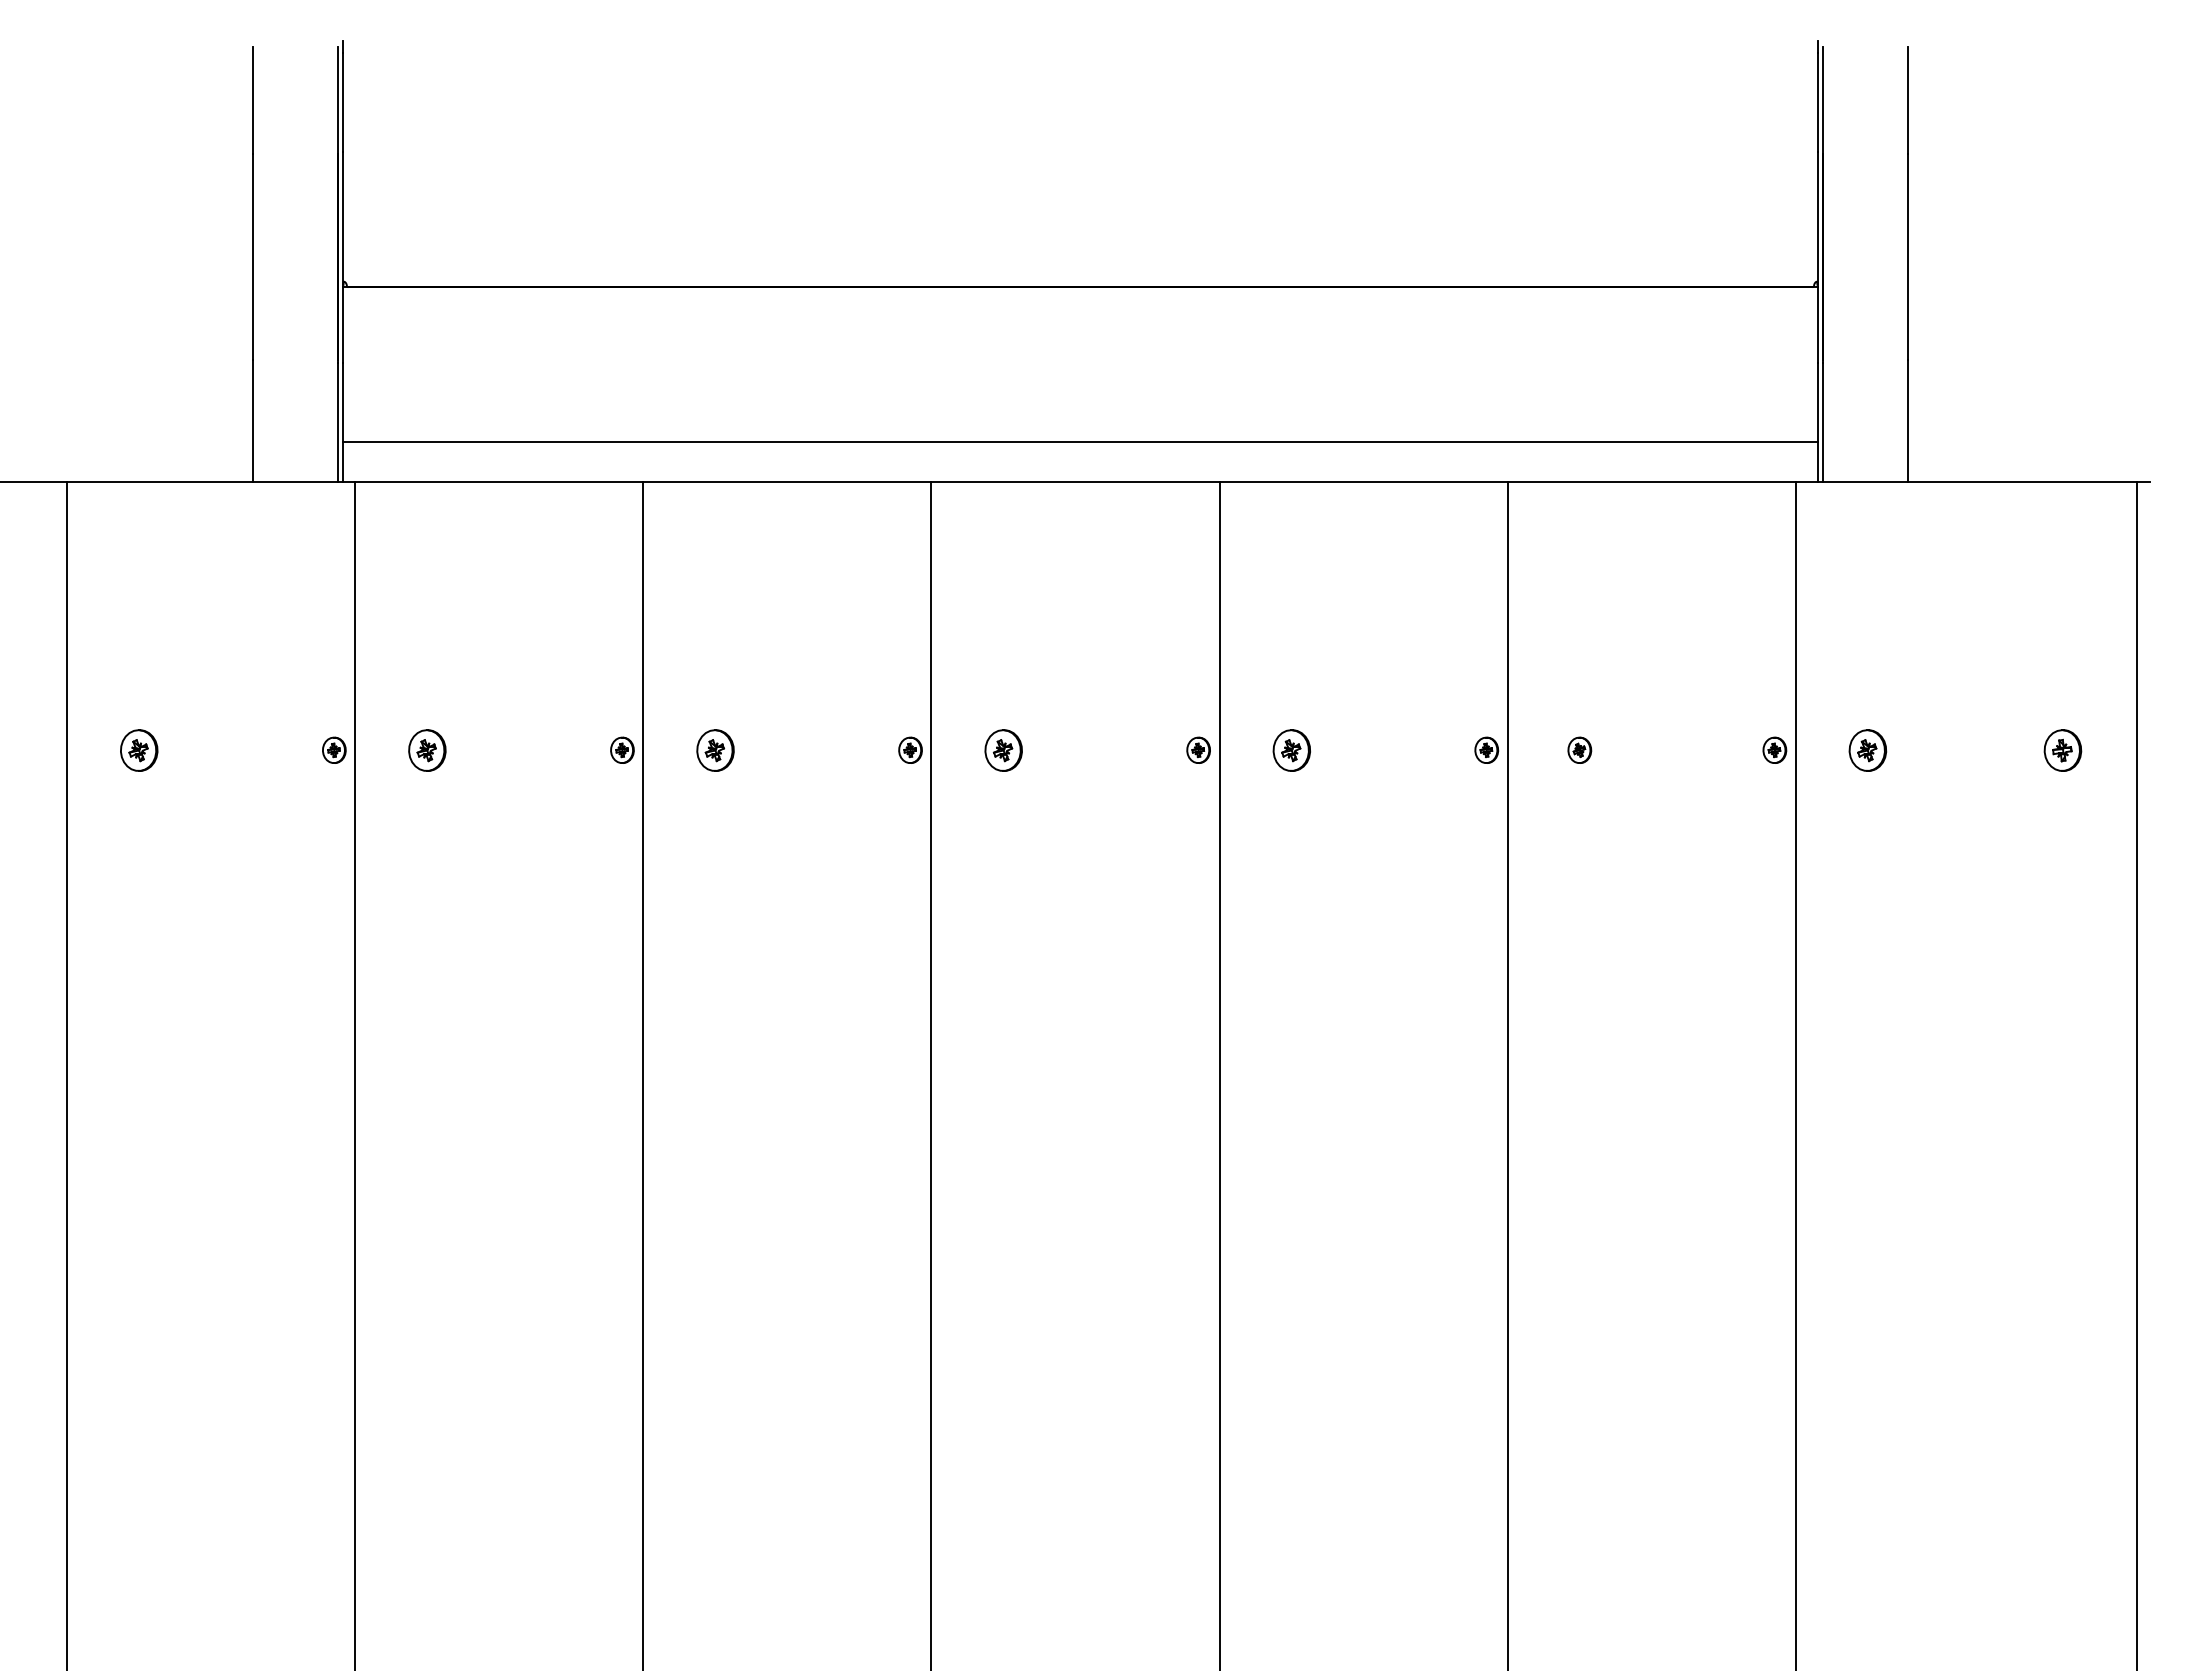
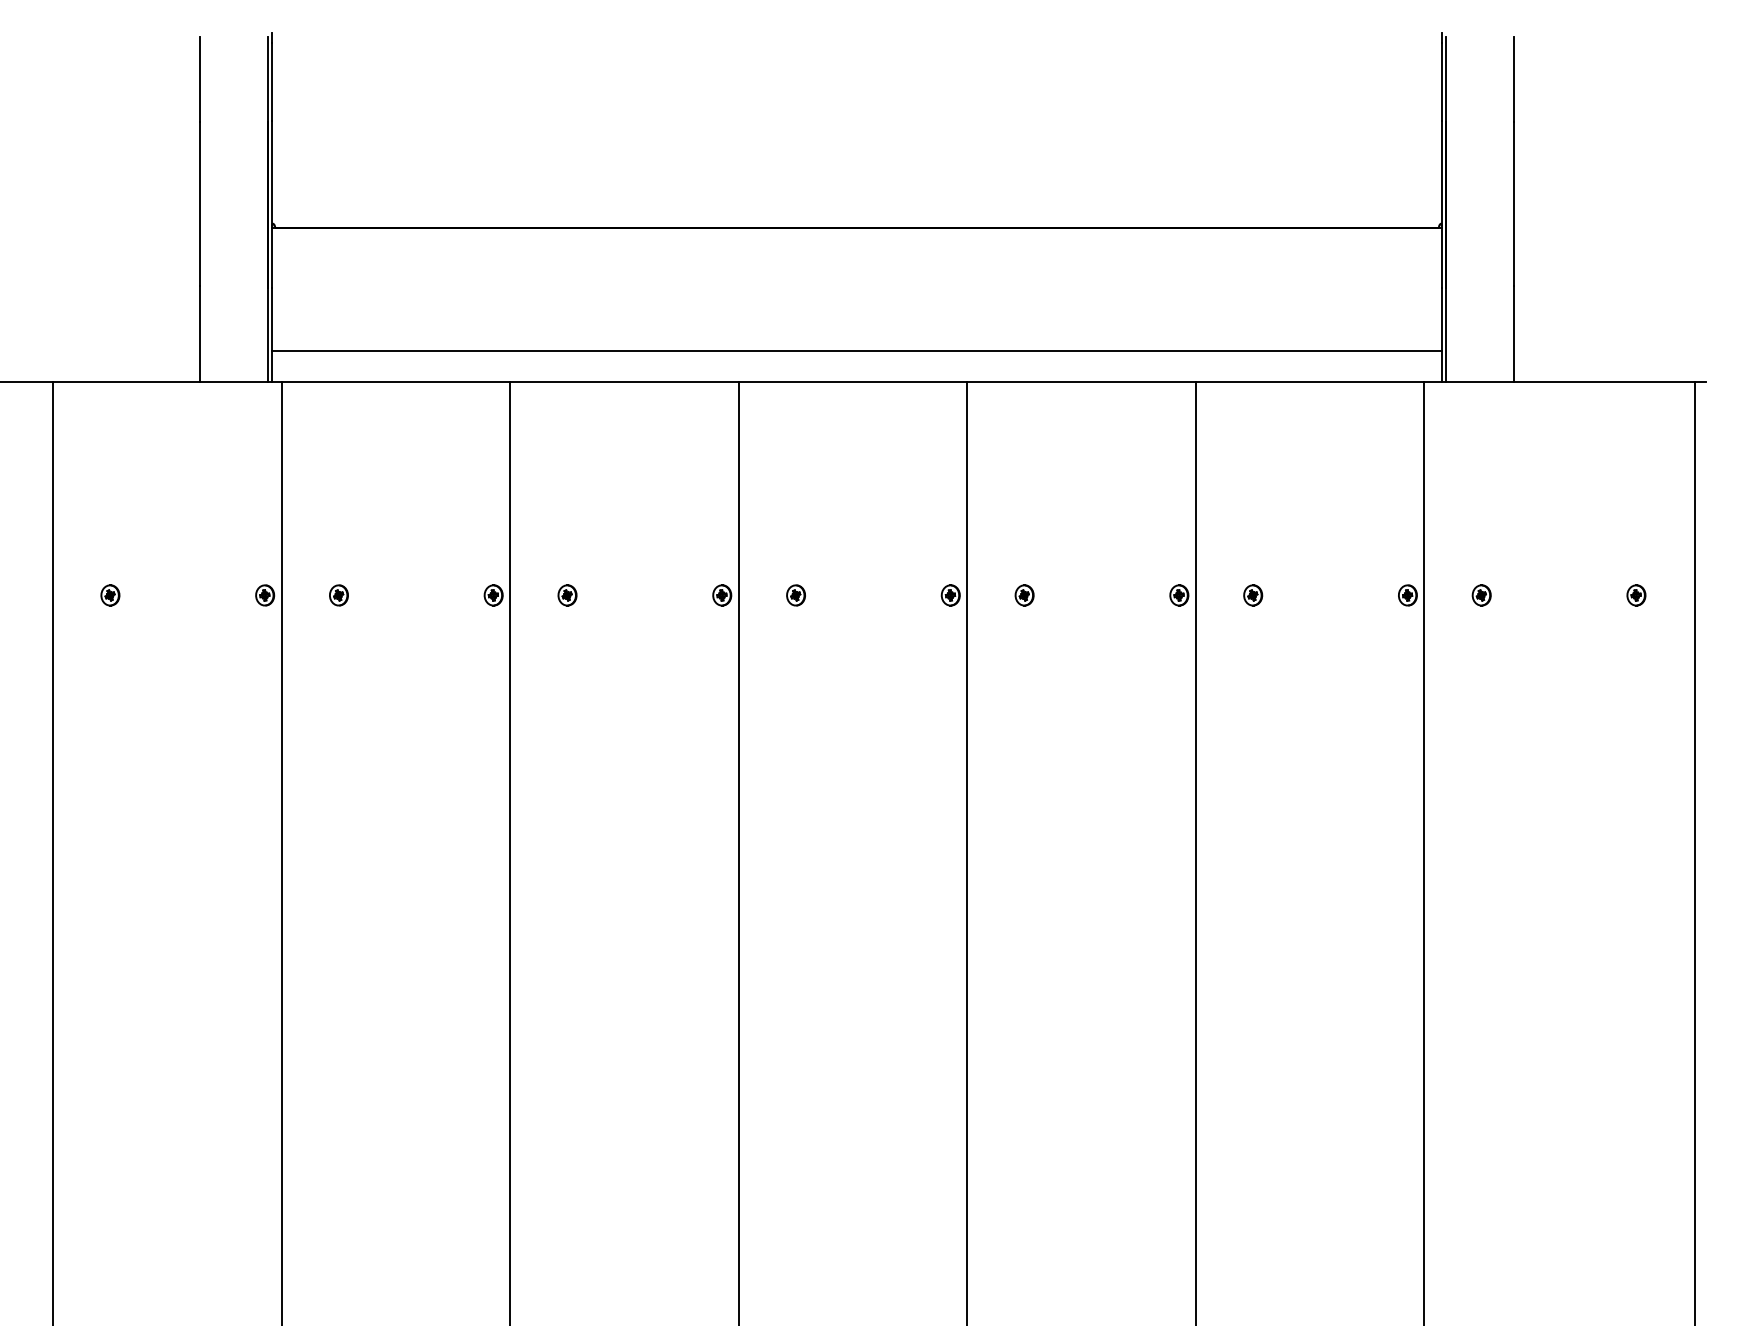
part: (139, 749) -> (110, 594), size x0.62
part: (427, 749) -> (339, 594), size x0.62
part: (715, 749) -> (567, 594), size x0.62
part: (1003, 749) -> (795, 594), size x0.62
part: (1291, 749) -> (1024, 594), size x0.62
part: (1867, 749) -> (1481, 594), size x0.62
part: (2062, 749) -> (1636, 594), size x0.62

